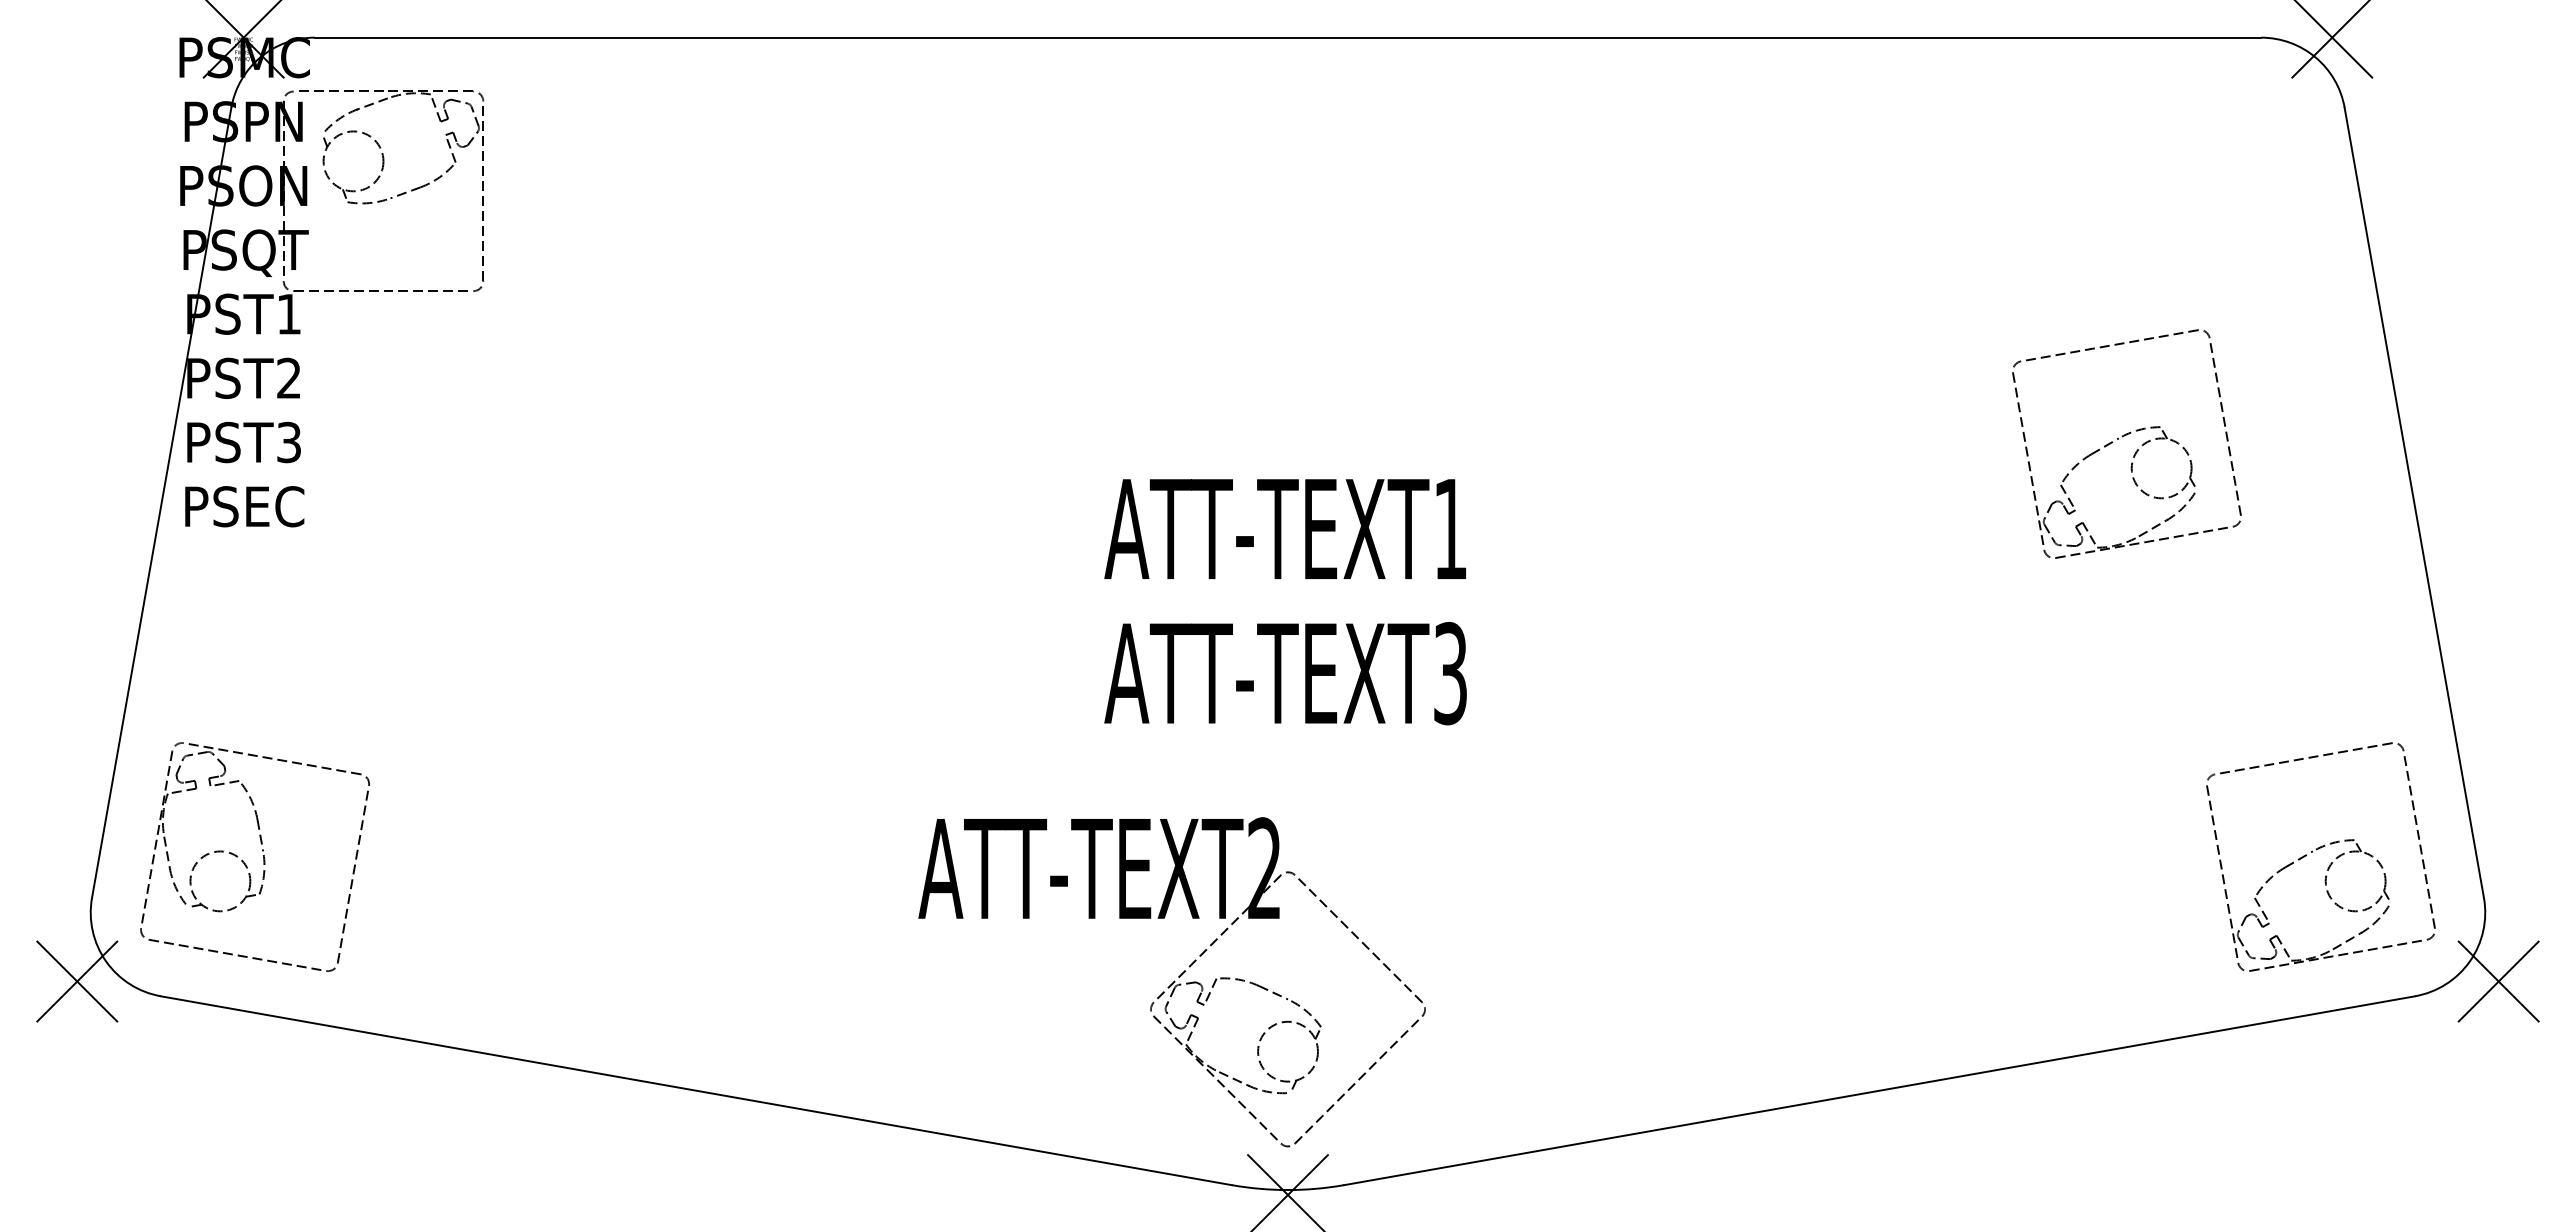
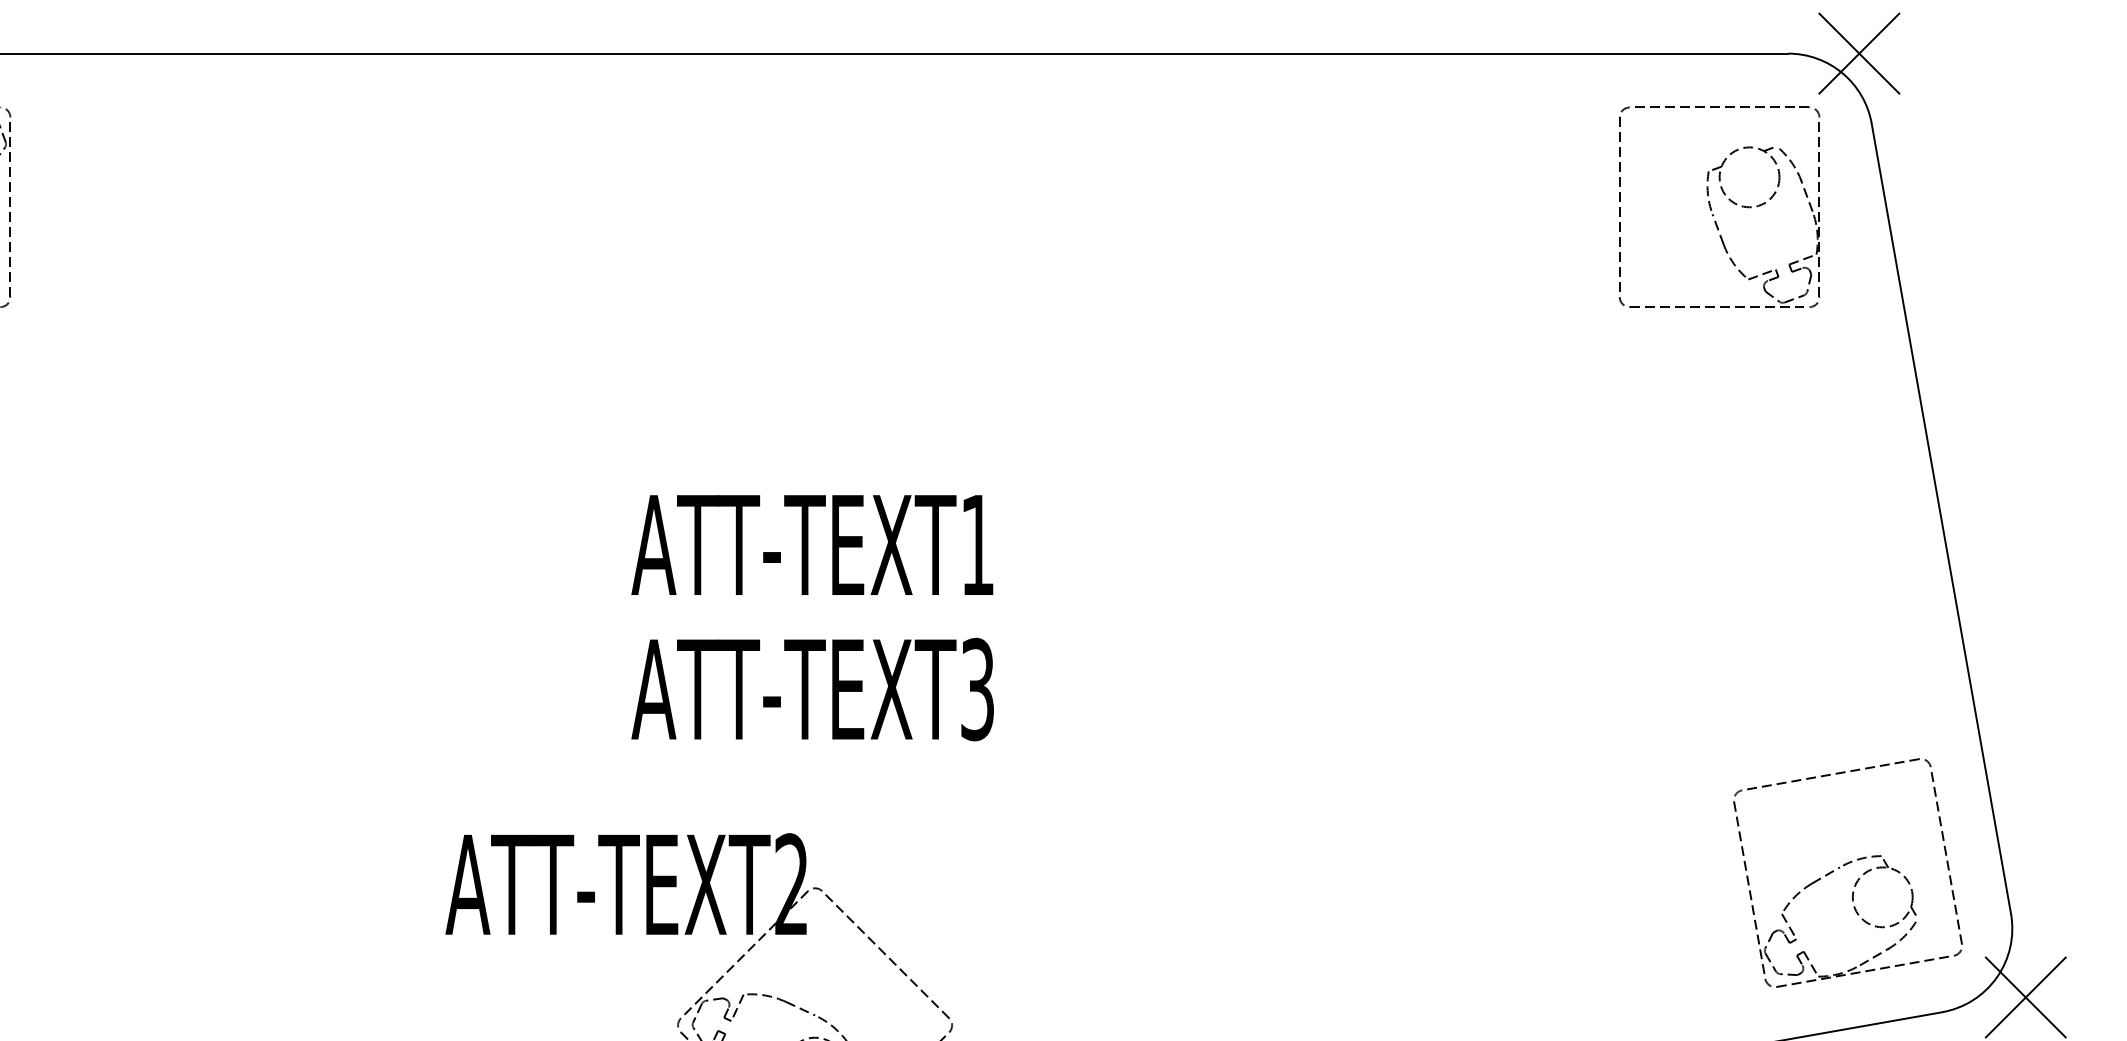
part: (2184, 191) -> (1711, 207), added
part: (2122, 437) -> (1649, 453), removed

